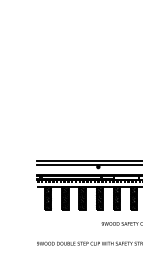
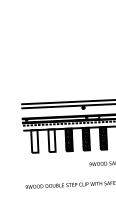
hatch: (48, 198) -> (35, 141), removed
hatch: (65, 198) -> (52, 140), removed

